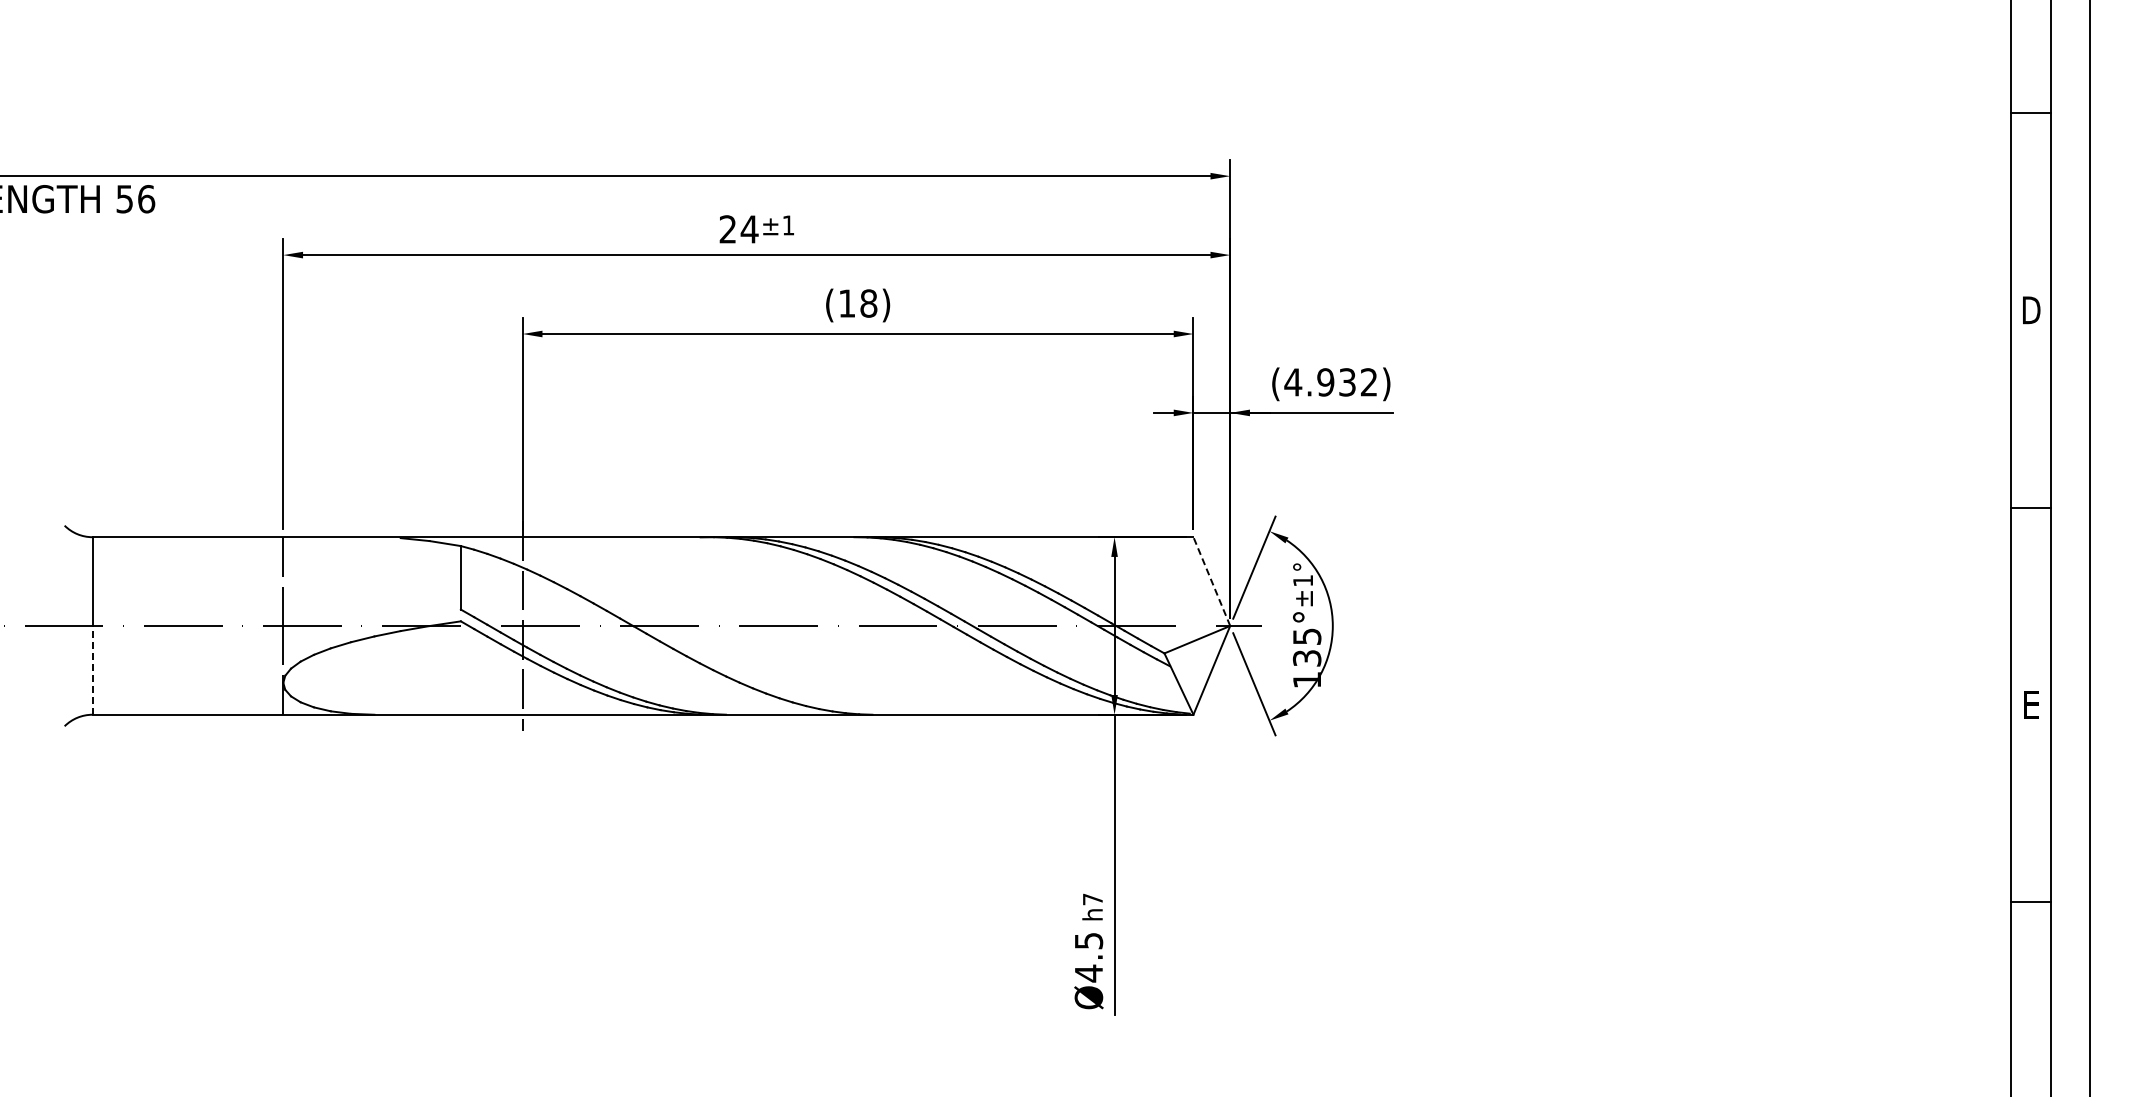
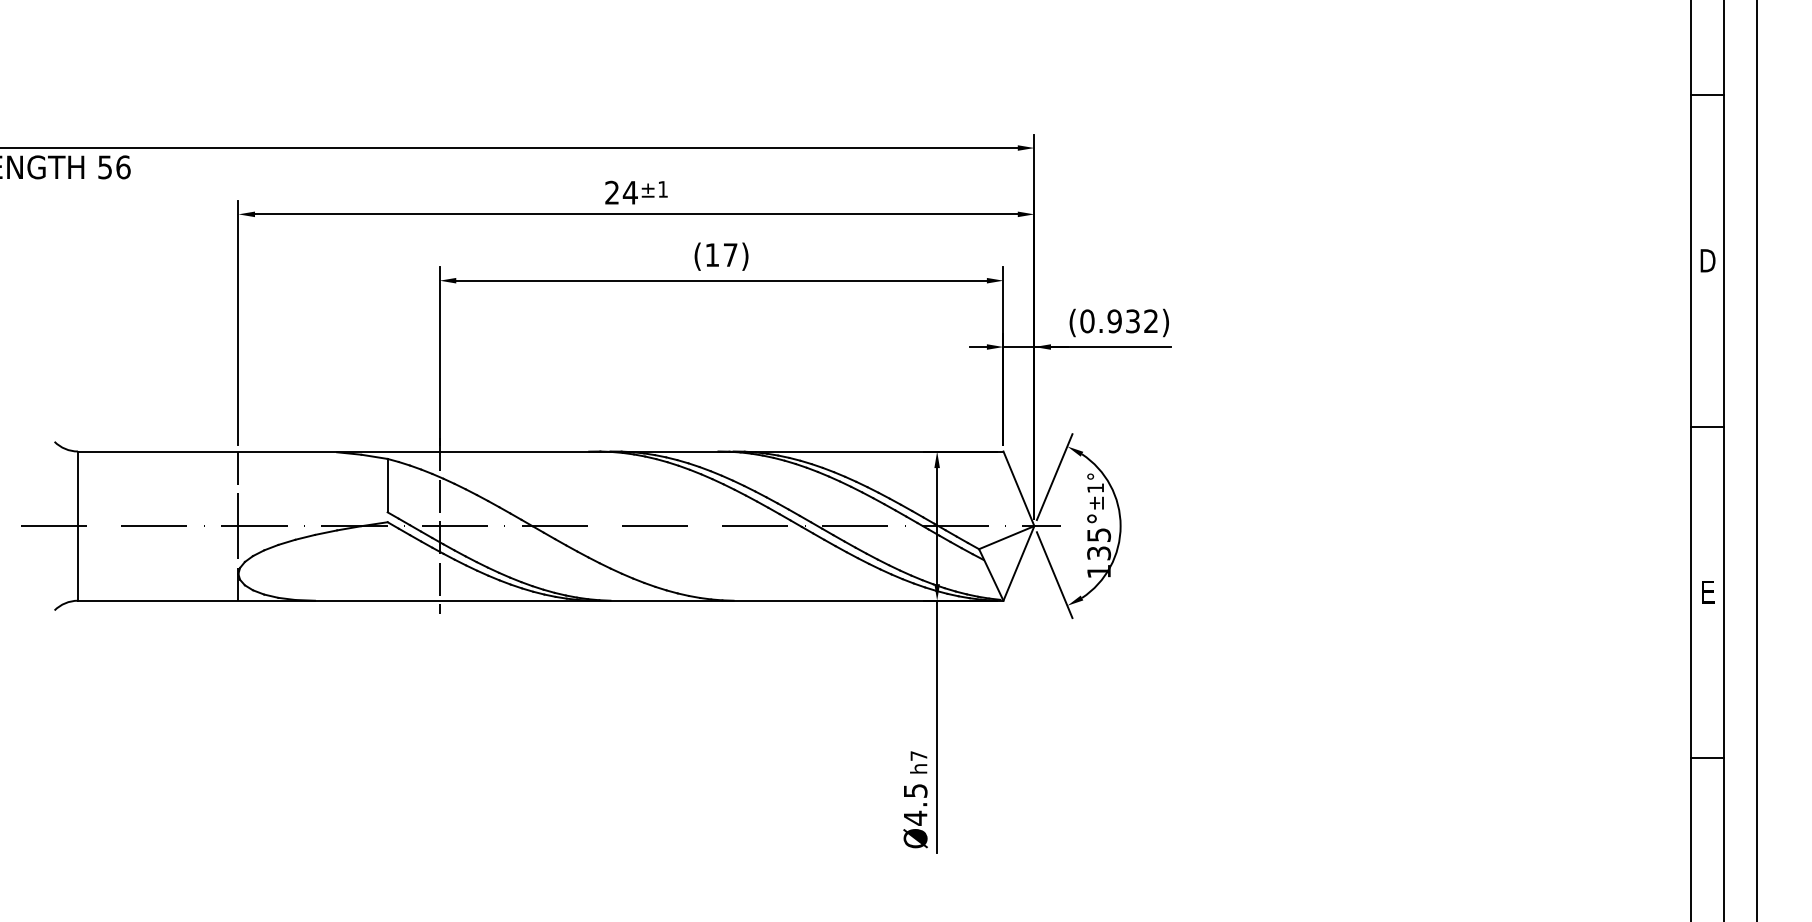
text: (868, 303) -> (730, 255), (18) -> (17)
text: (1293, 382) -> (1087, 321), (4.932) -> (0.932)
line: (1211, 581) -> (1018, 488), dashed -> solid
line: (92, 669) -> (78, 562), dashed -> solid

